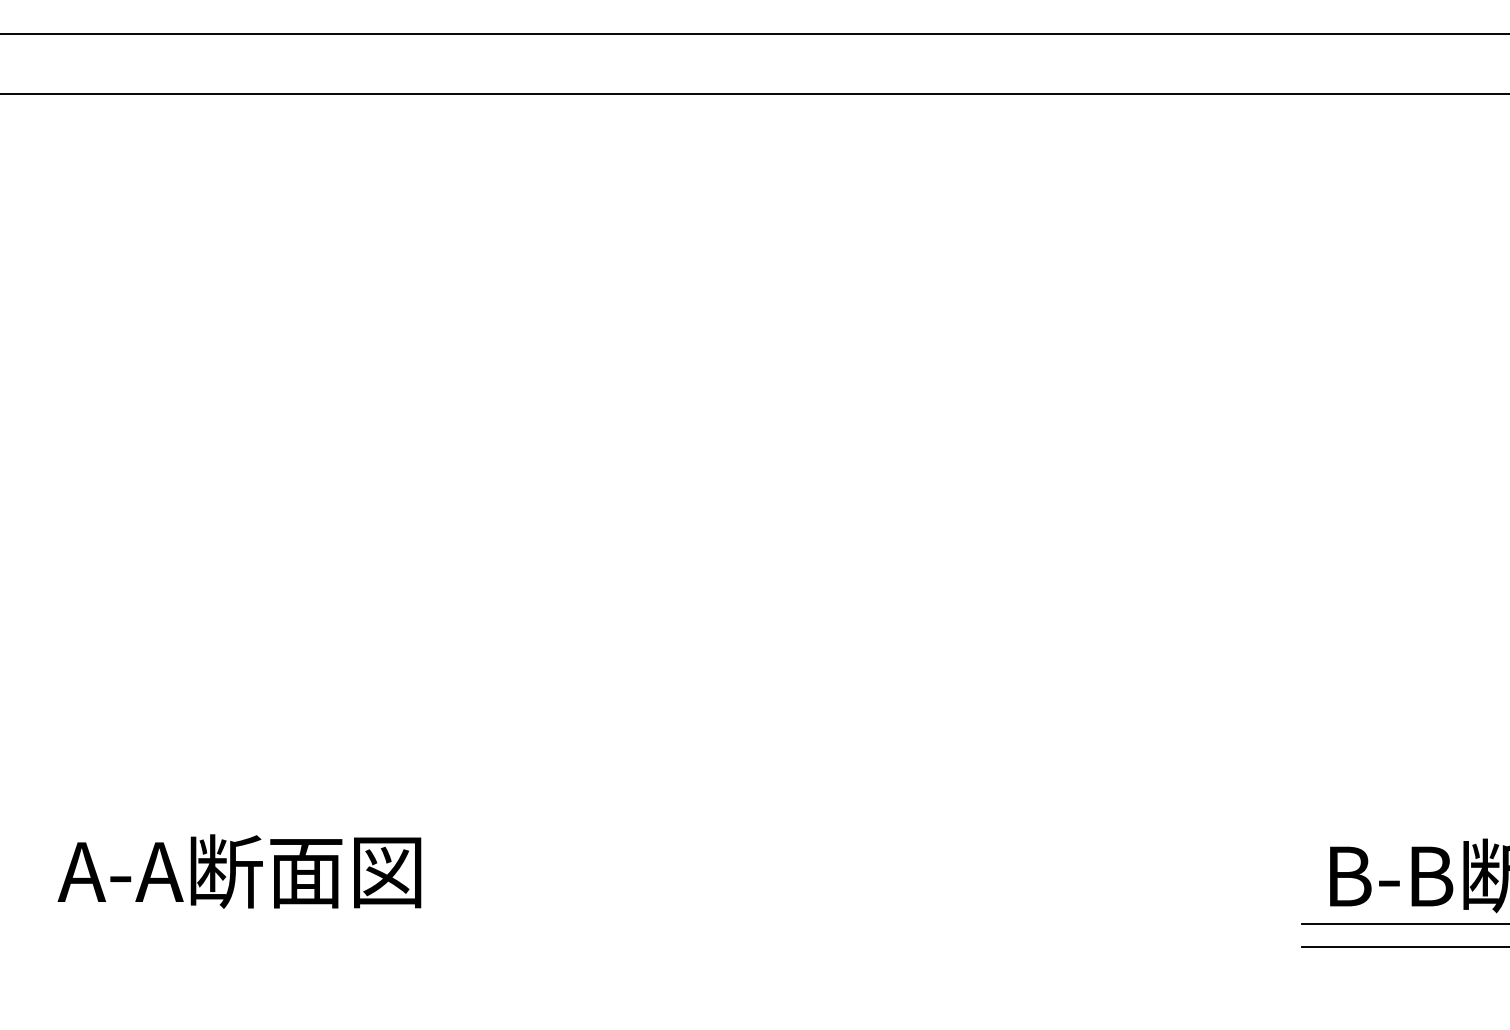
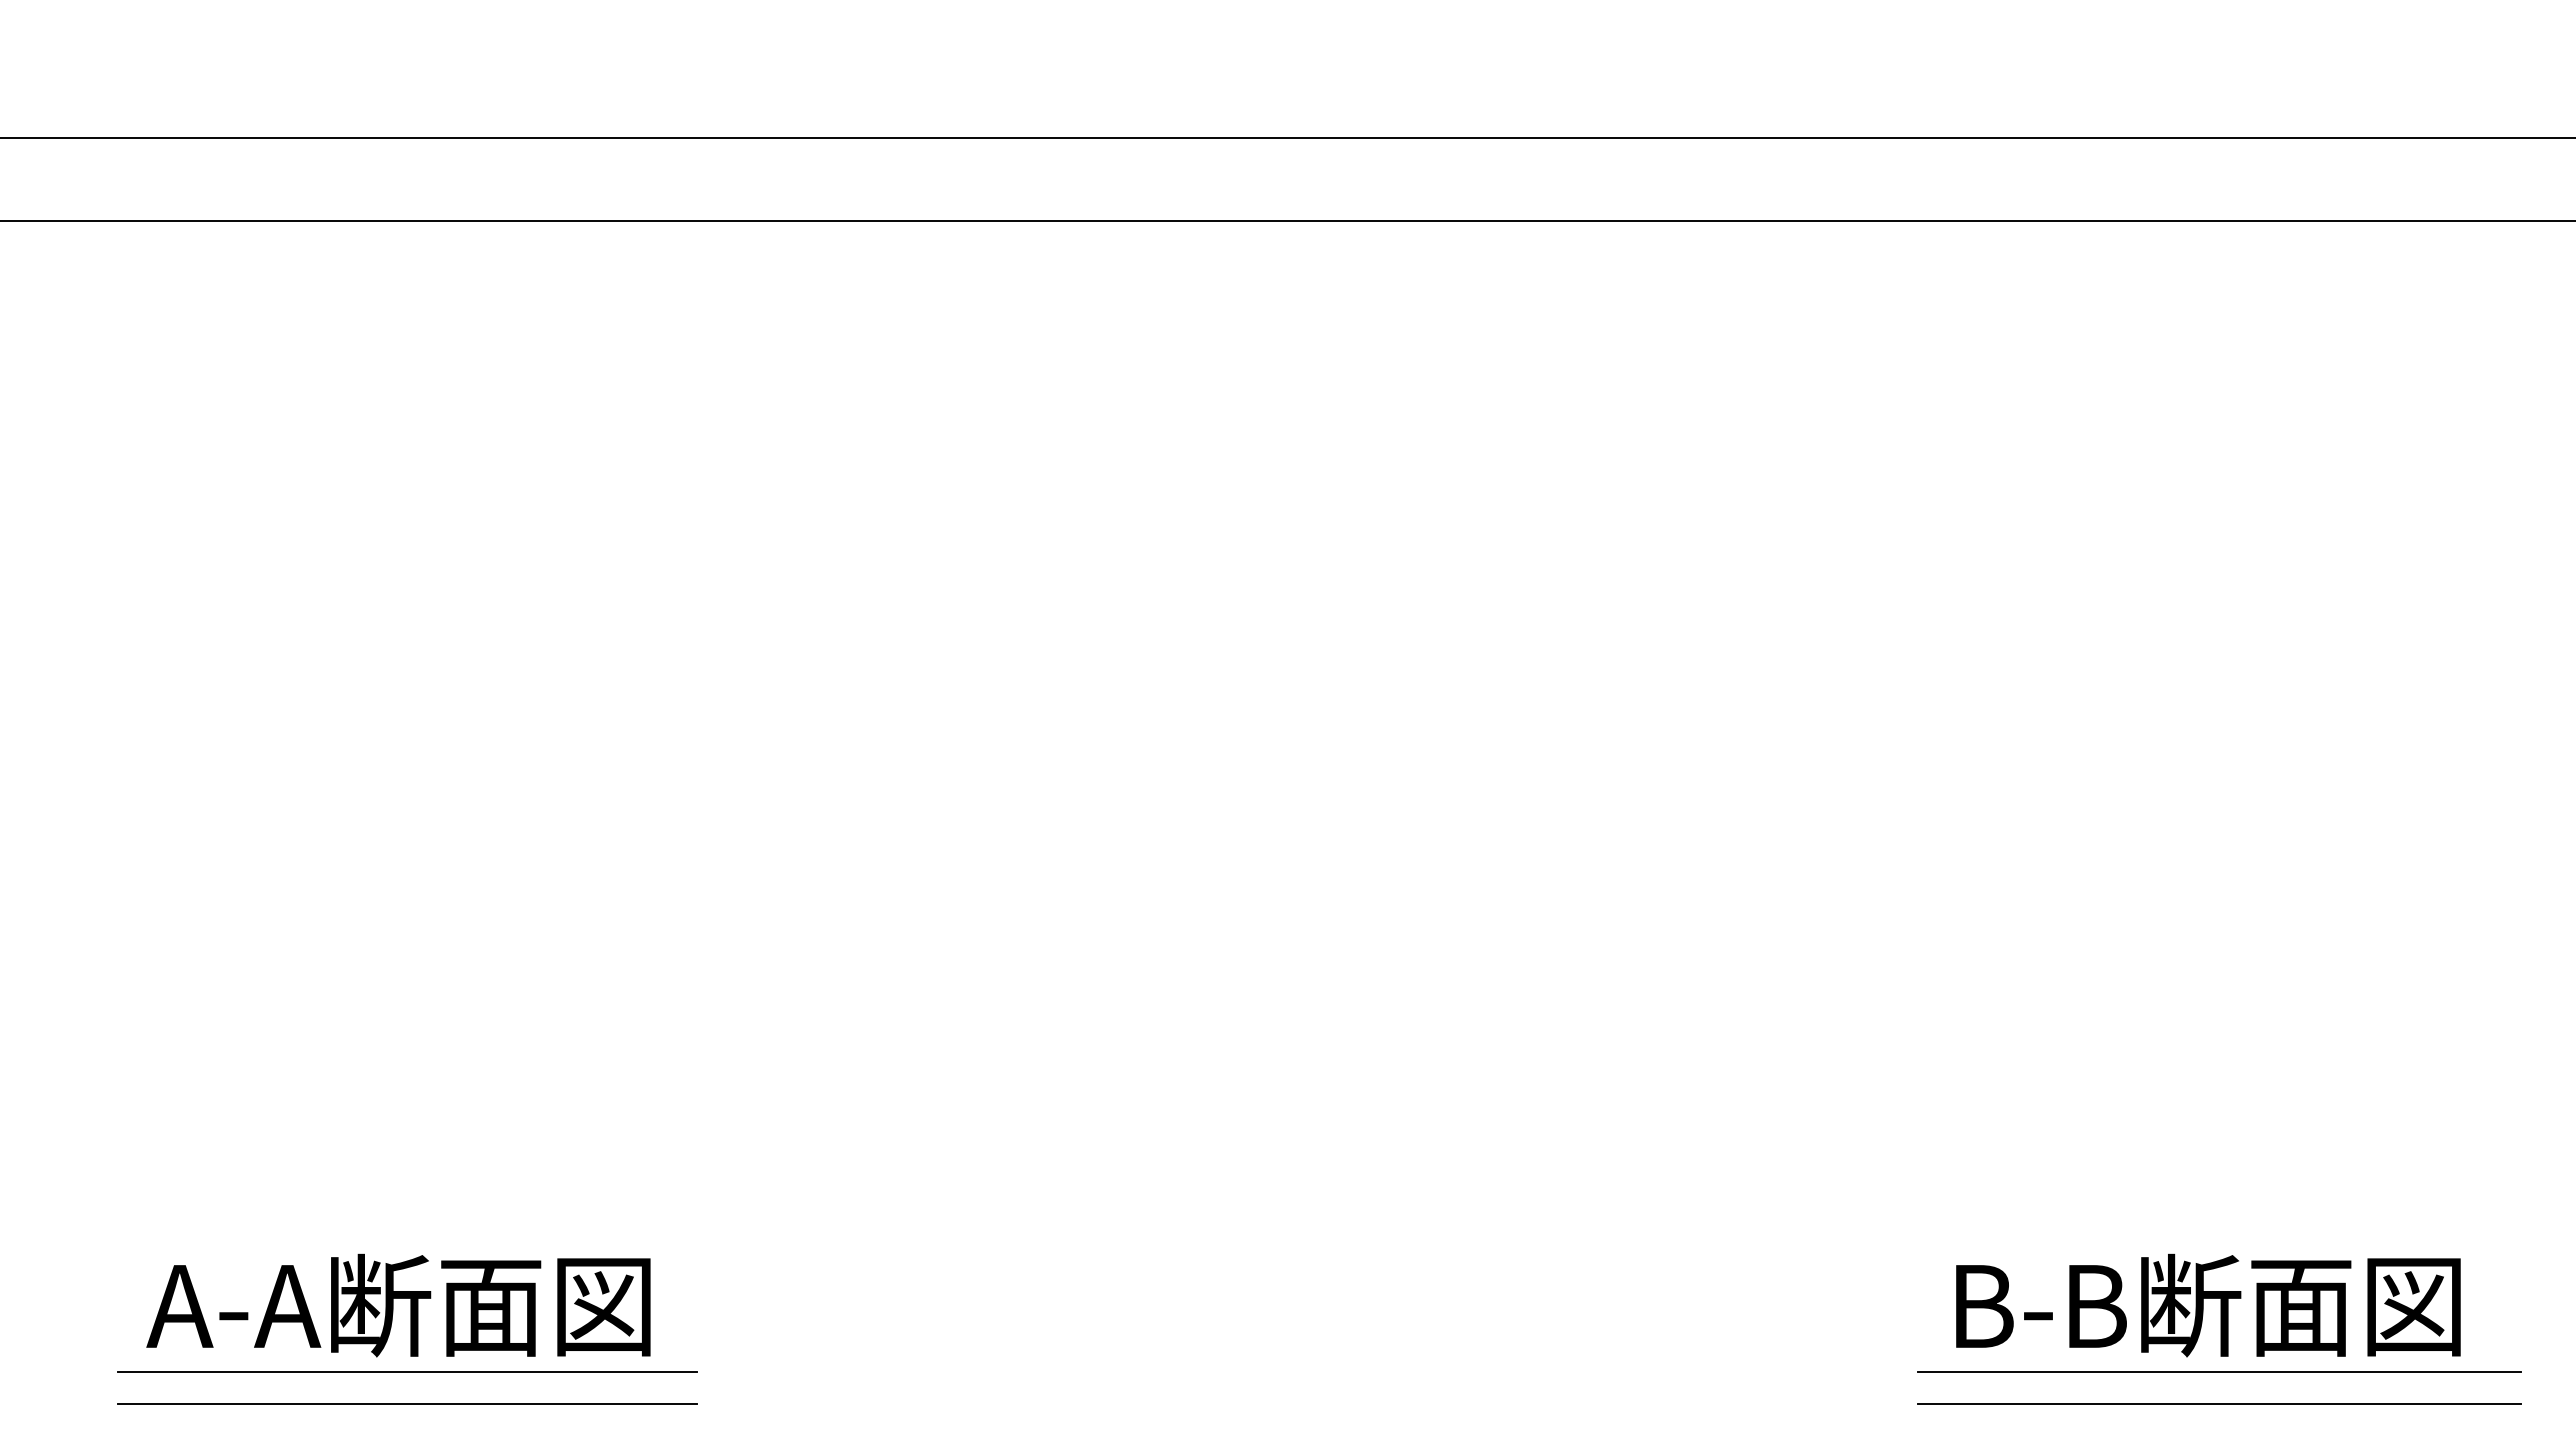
text: (239, 871) -> (398, 1305), moved
line: (213, 924) -> (407, 1372), added
line: (213, 947) -> (407, 1404), added

